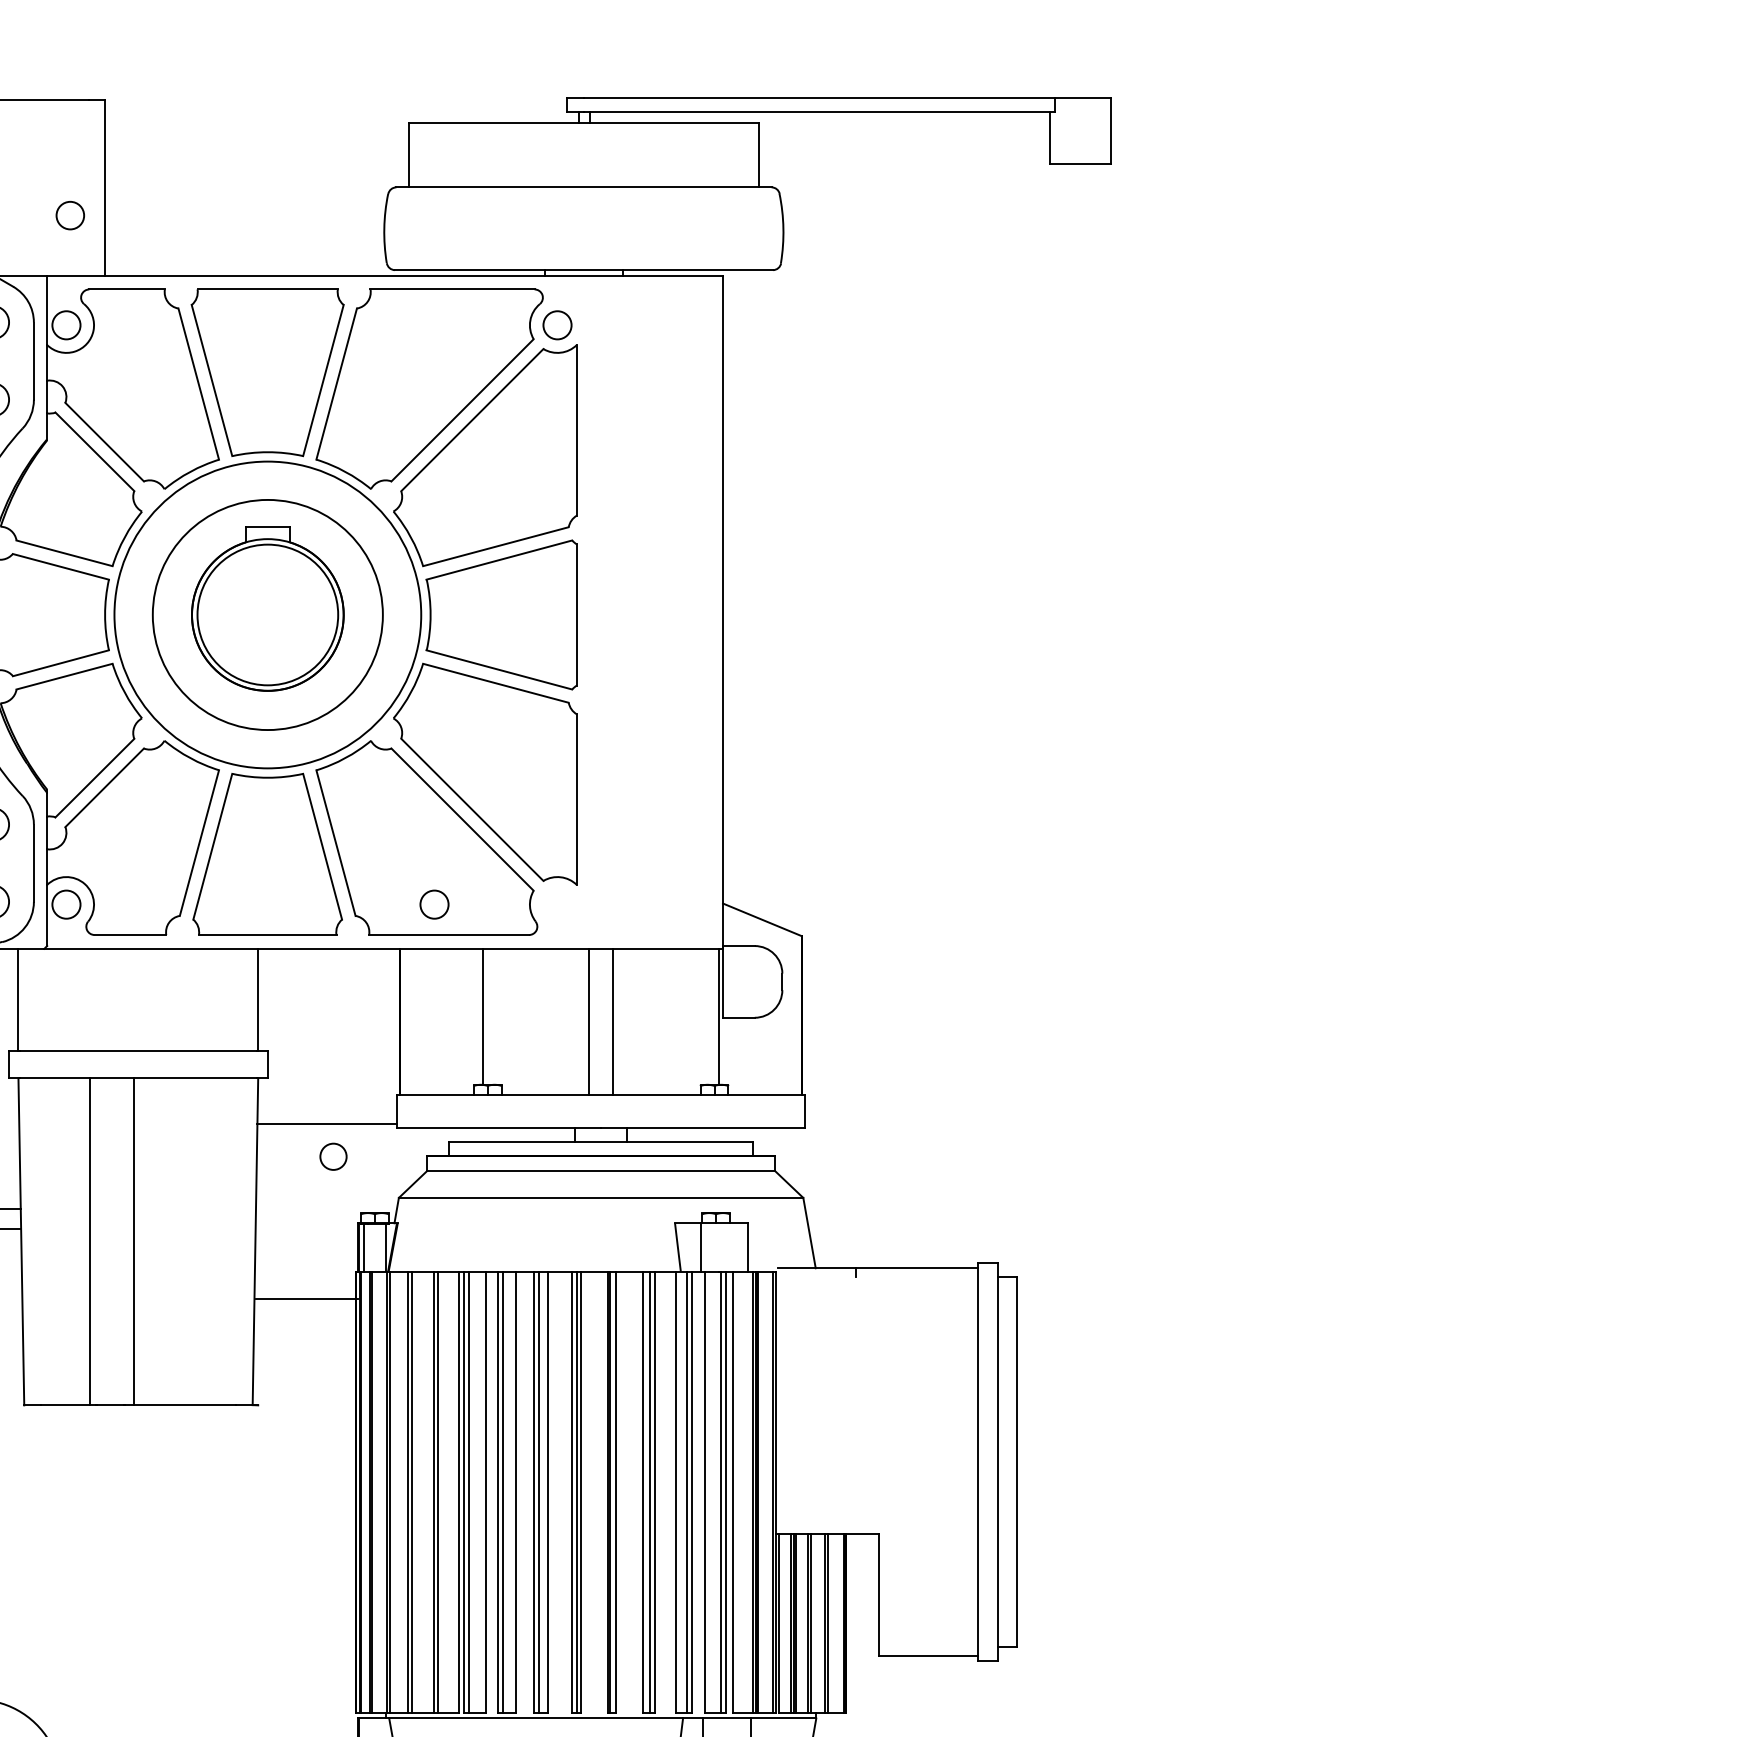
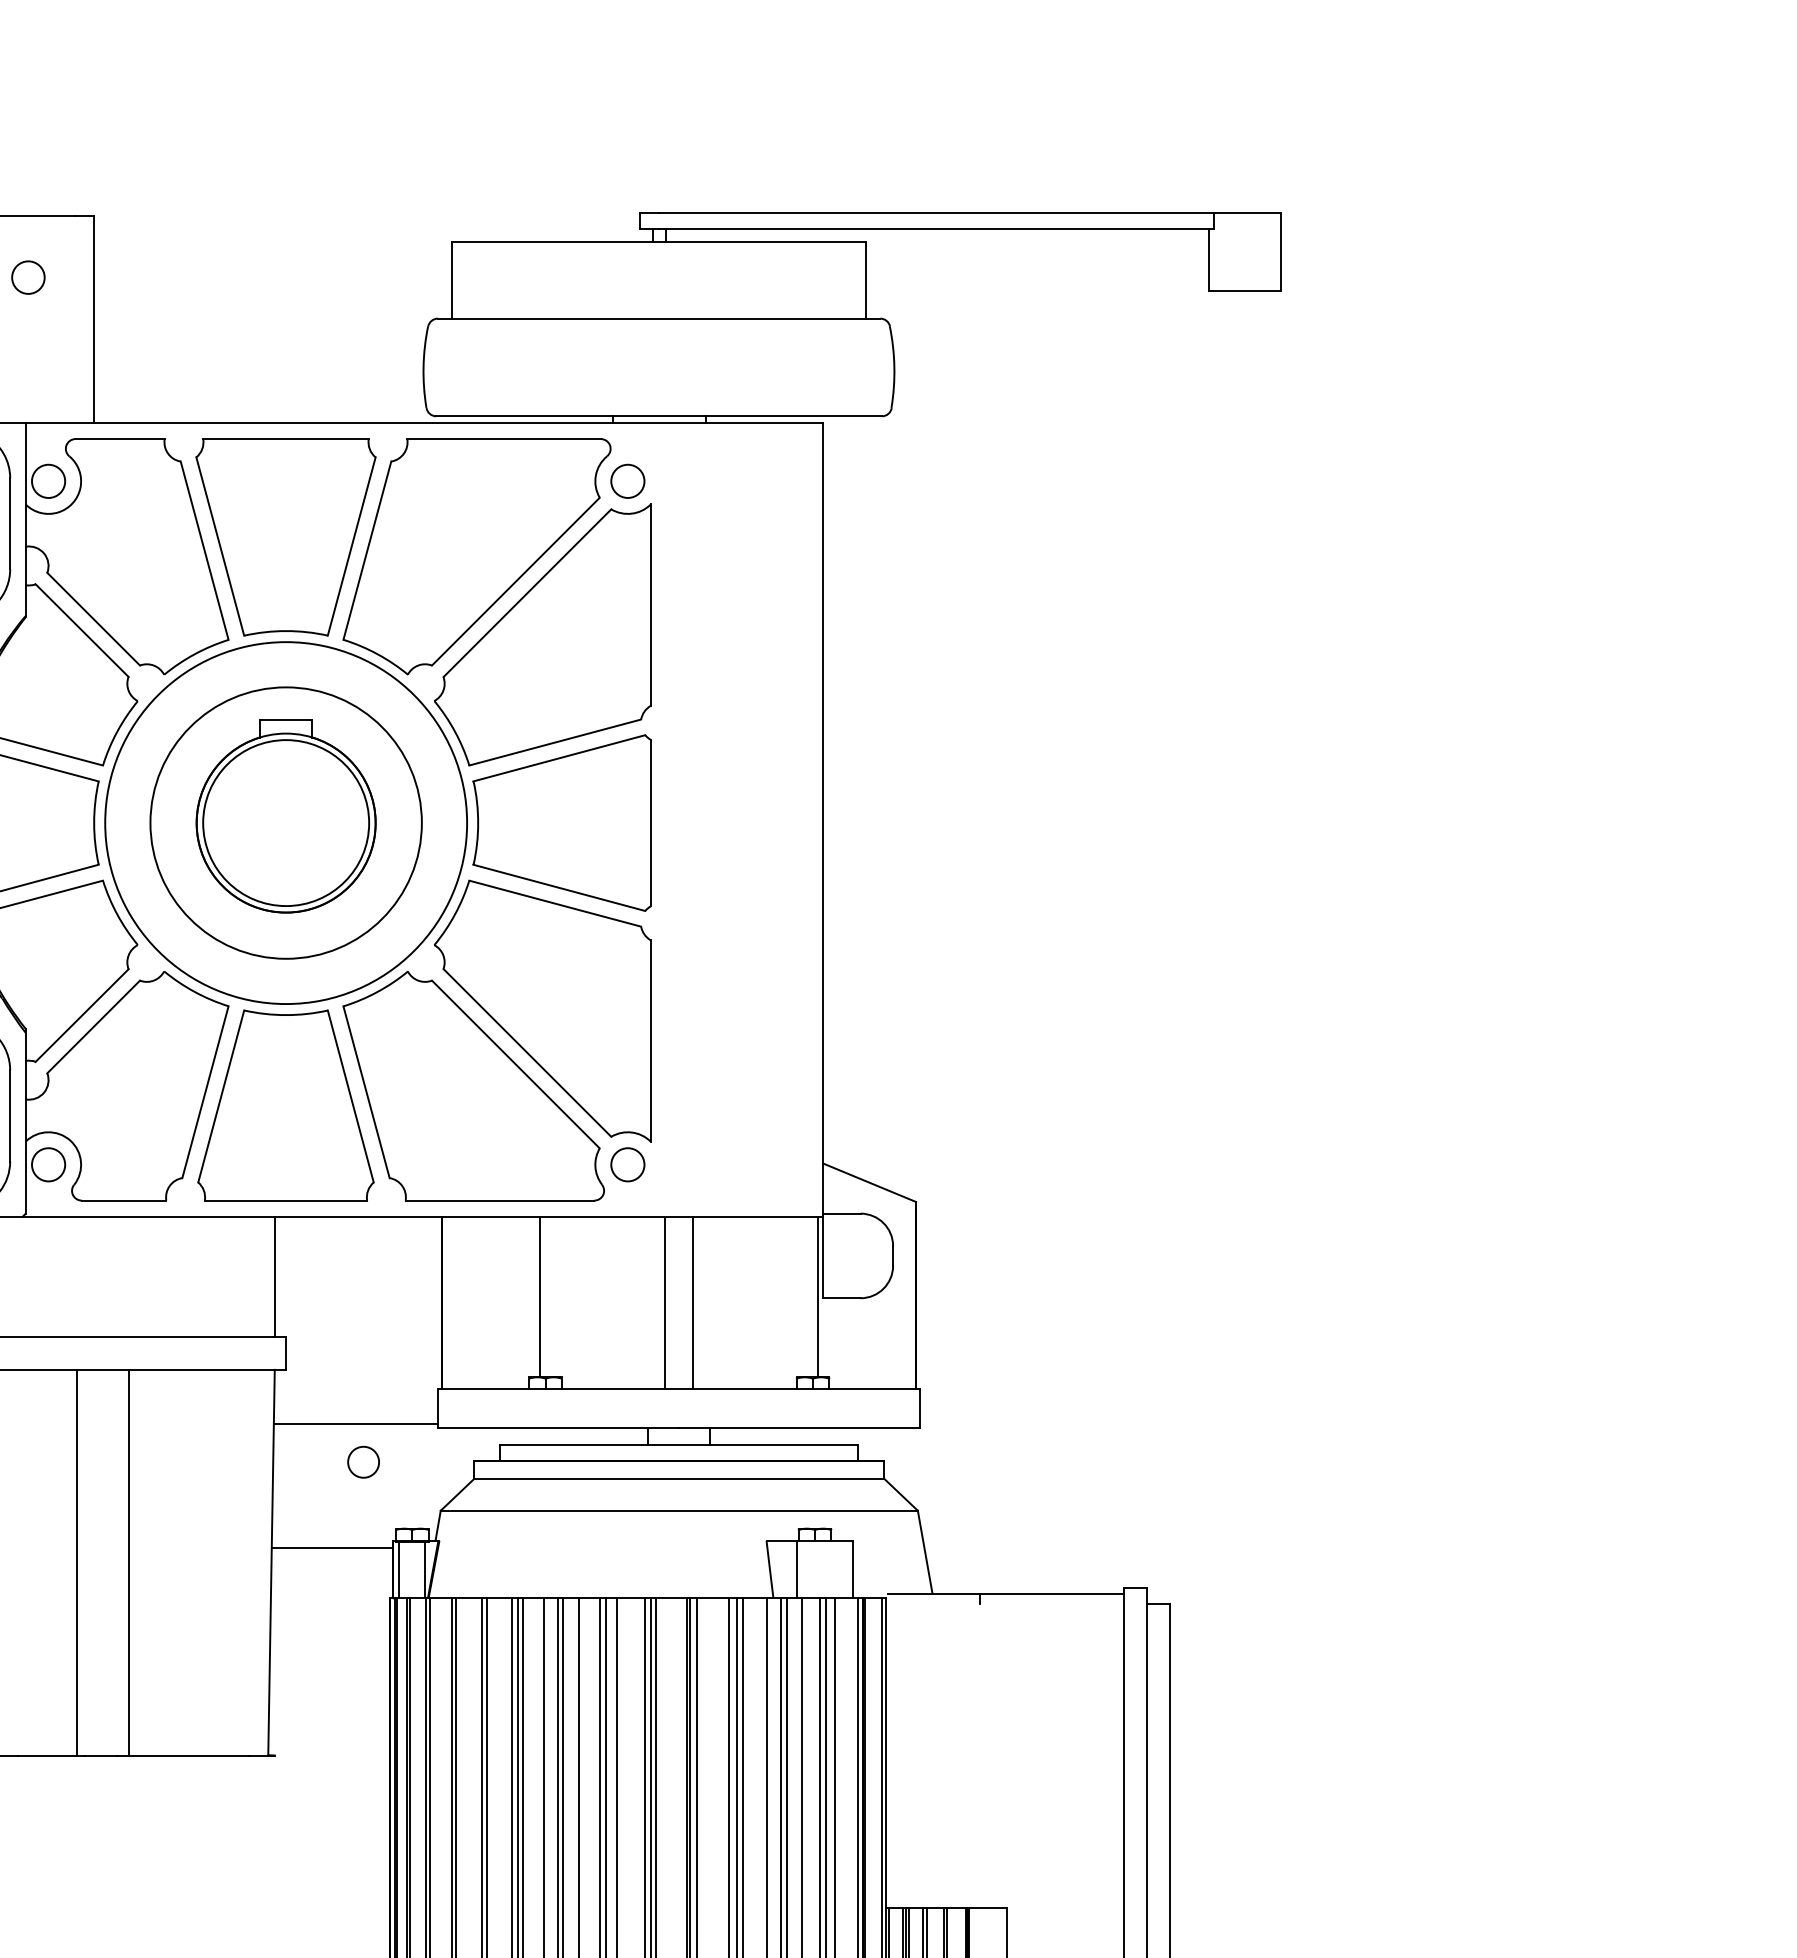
circle: (69, 215) -> (27, 277), moved
circle: (434, 904) -> (627, 1164), moved
line: (306, 1299) -> (331, 1548), moved

